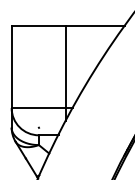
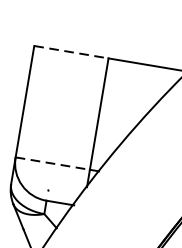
line: (39, 26) -> (72, 52), solid -> dashed
line: (39, 108) -> (53, 164), solid -> dashed

